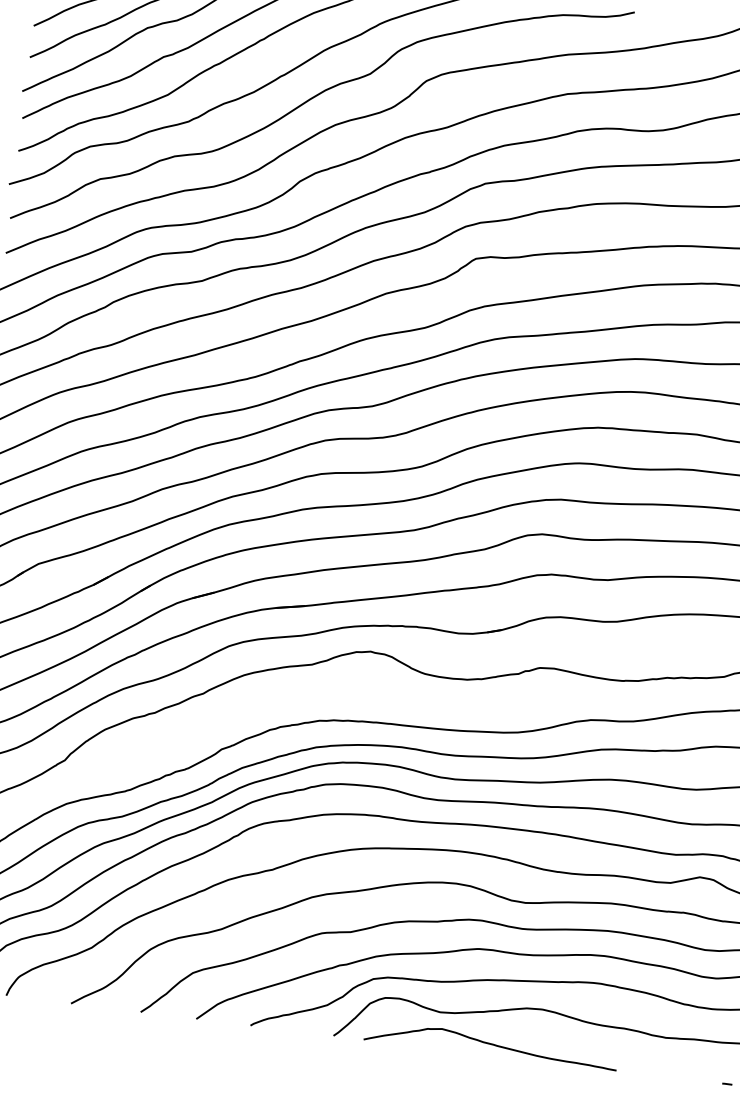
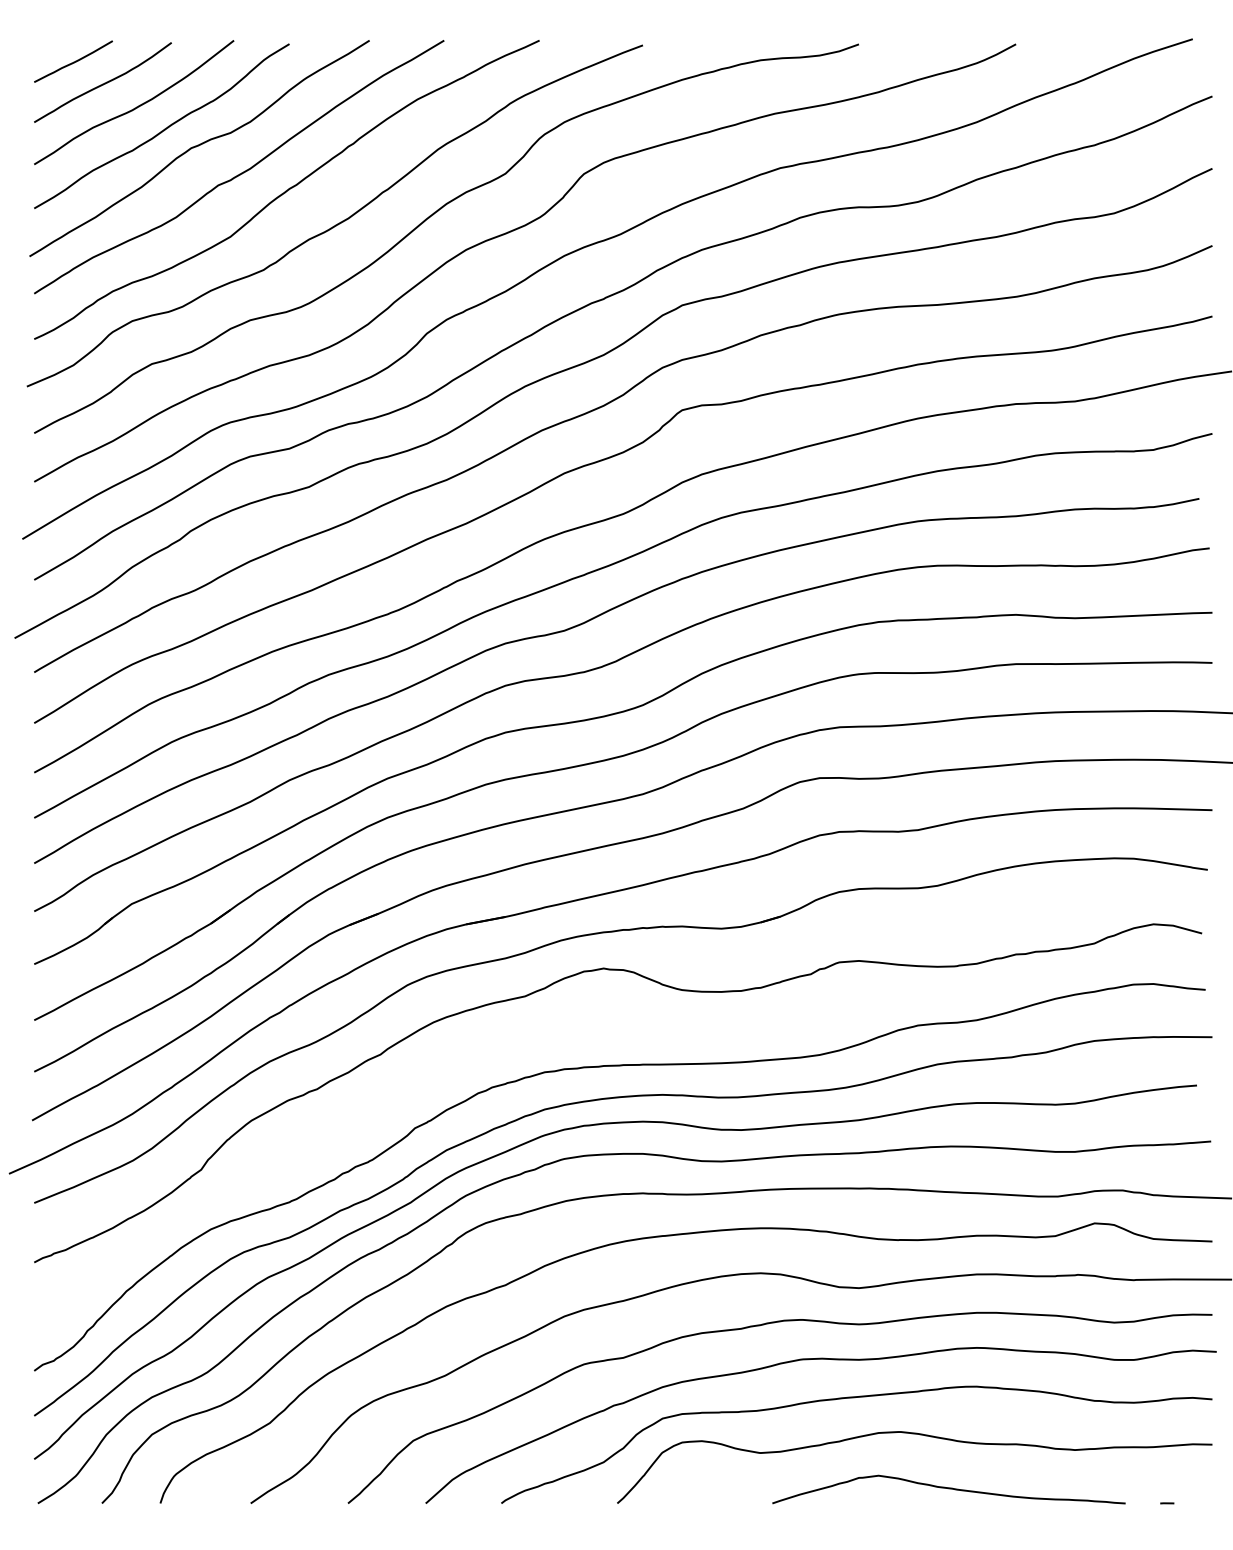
curve: (490, 1045) -> (948, 1489), moved

